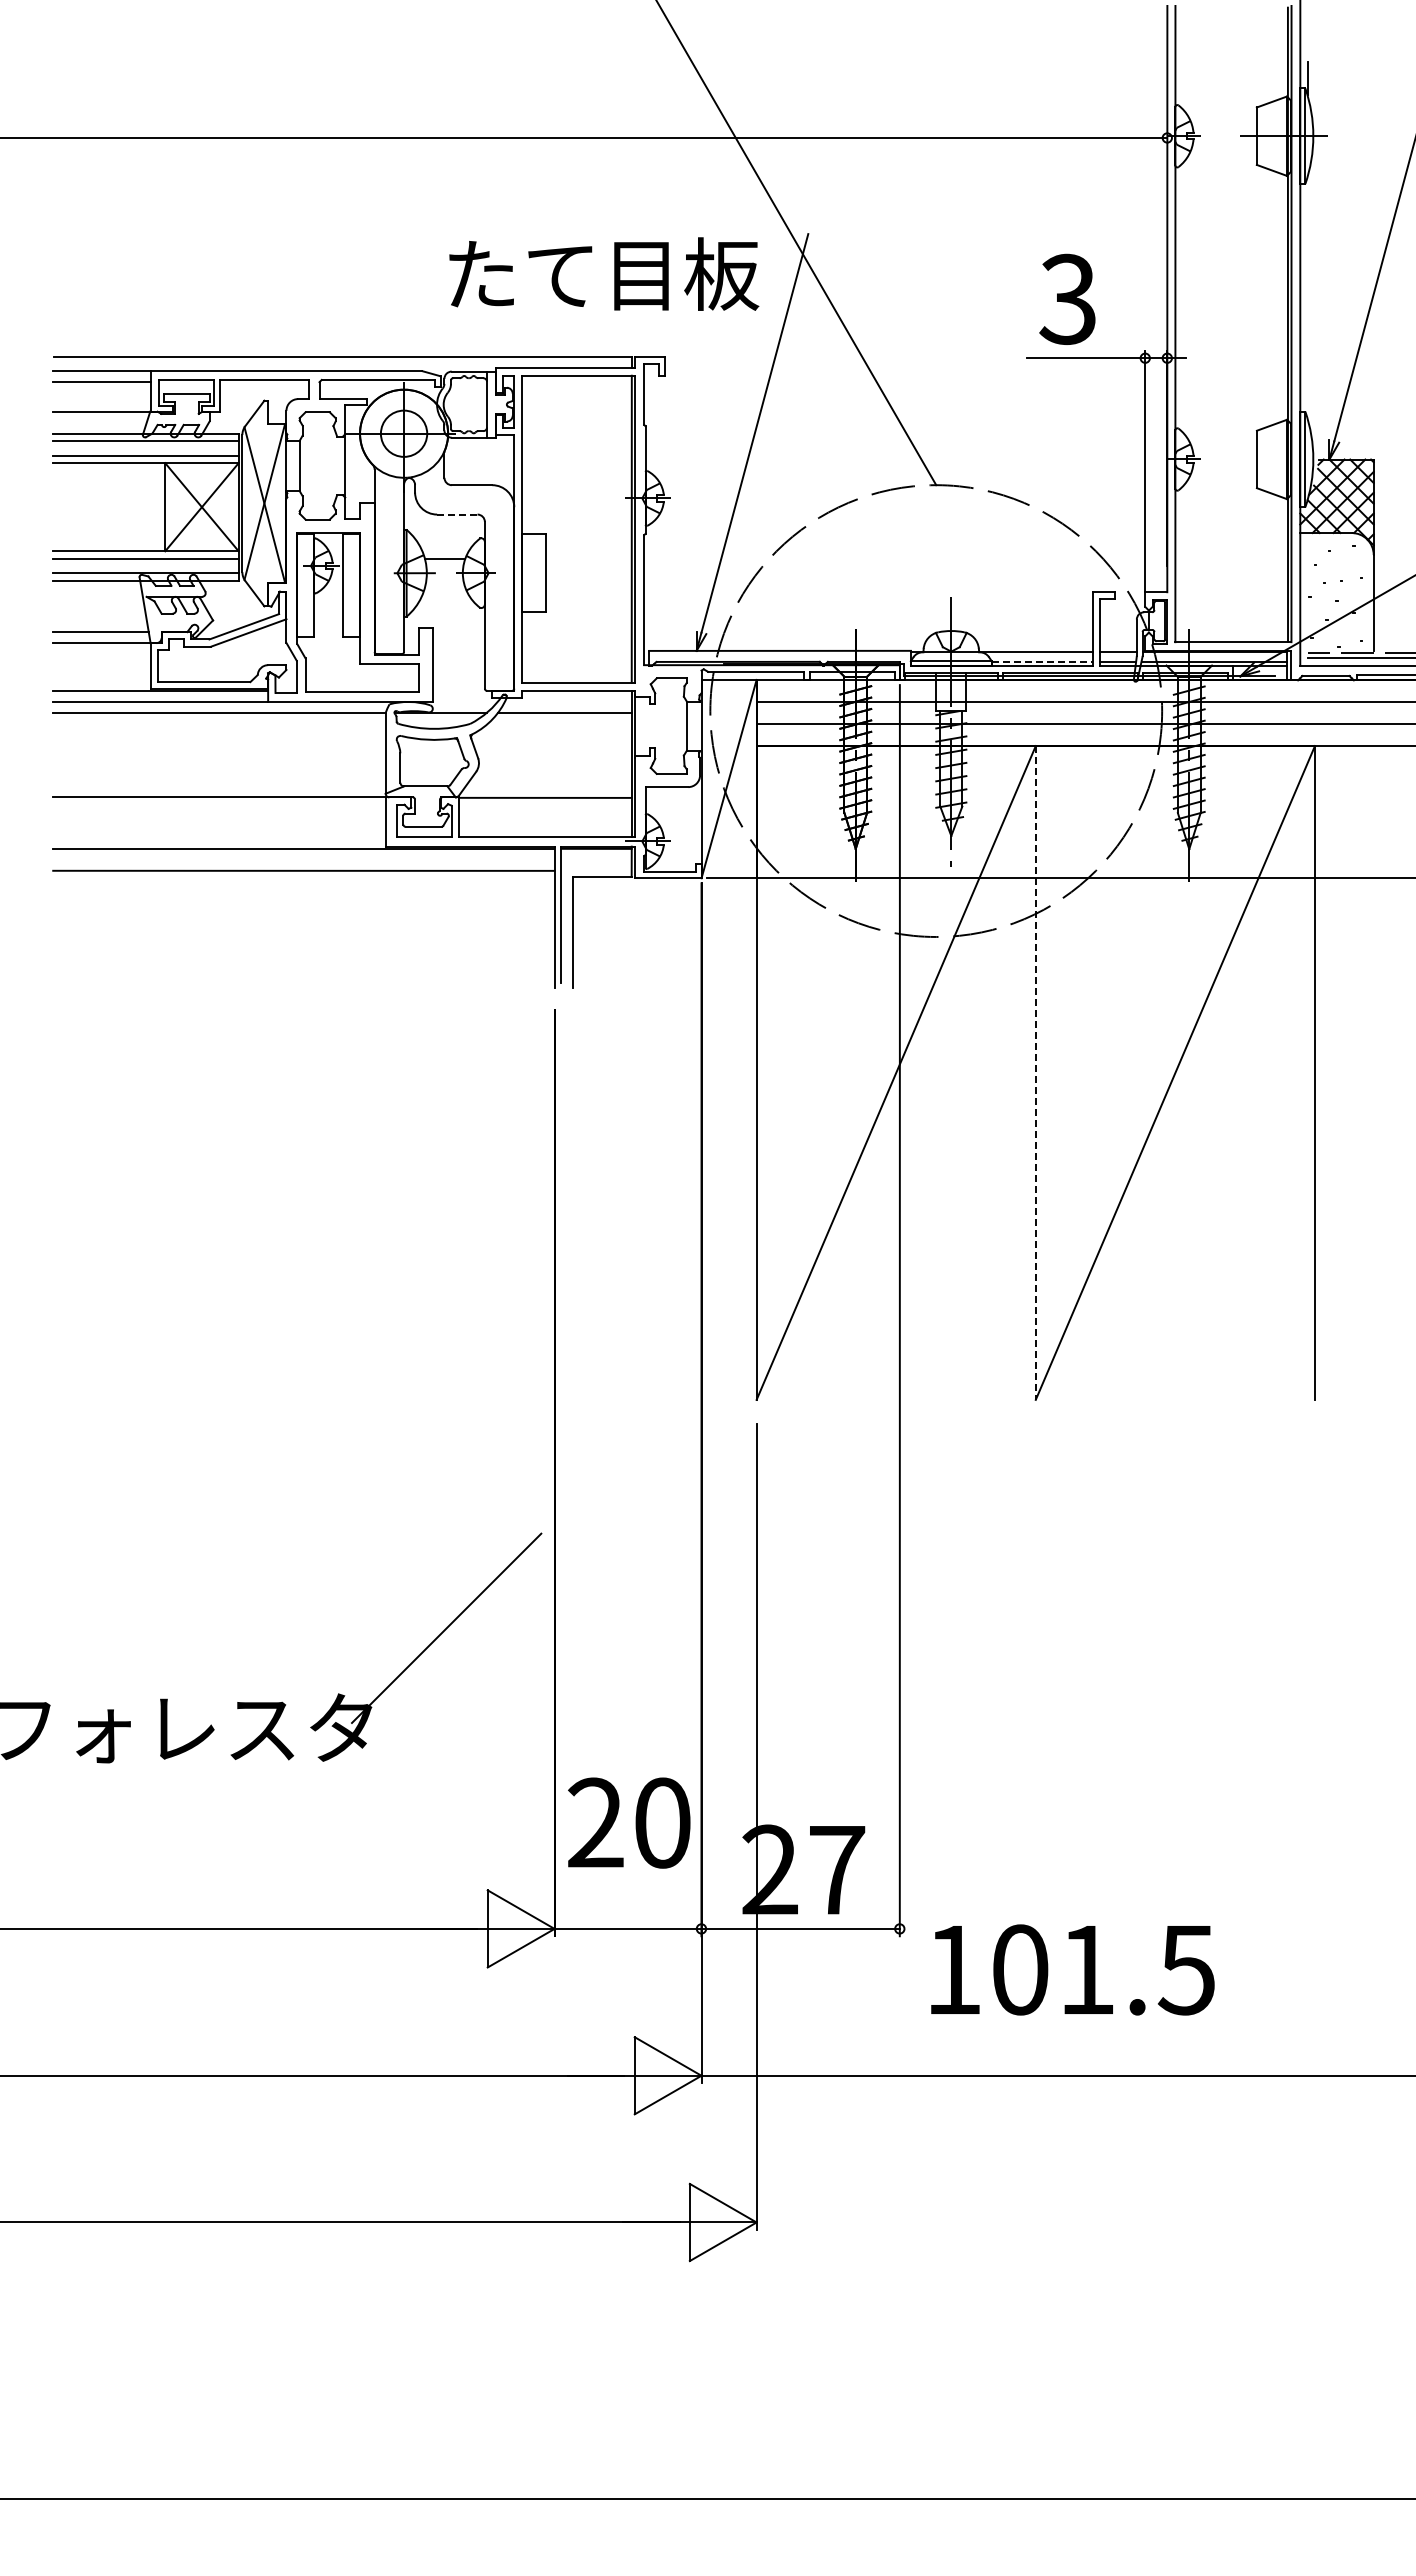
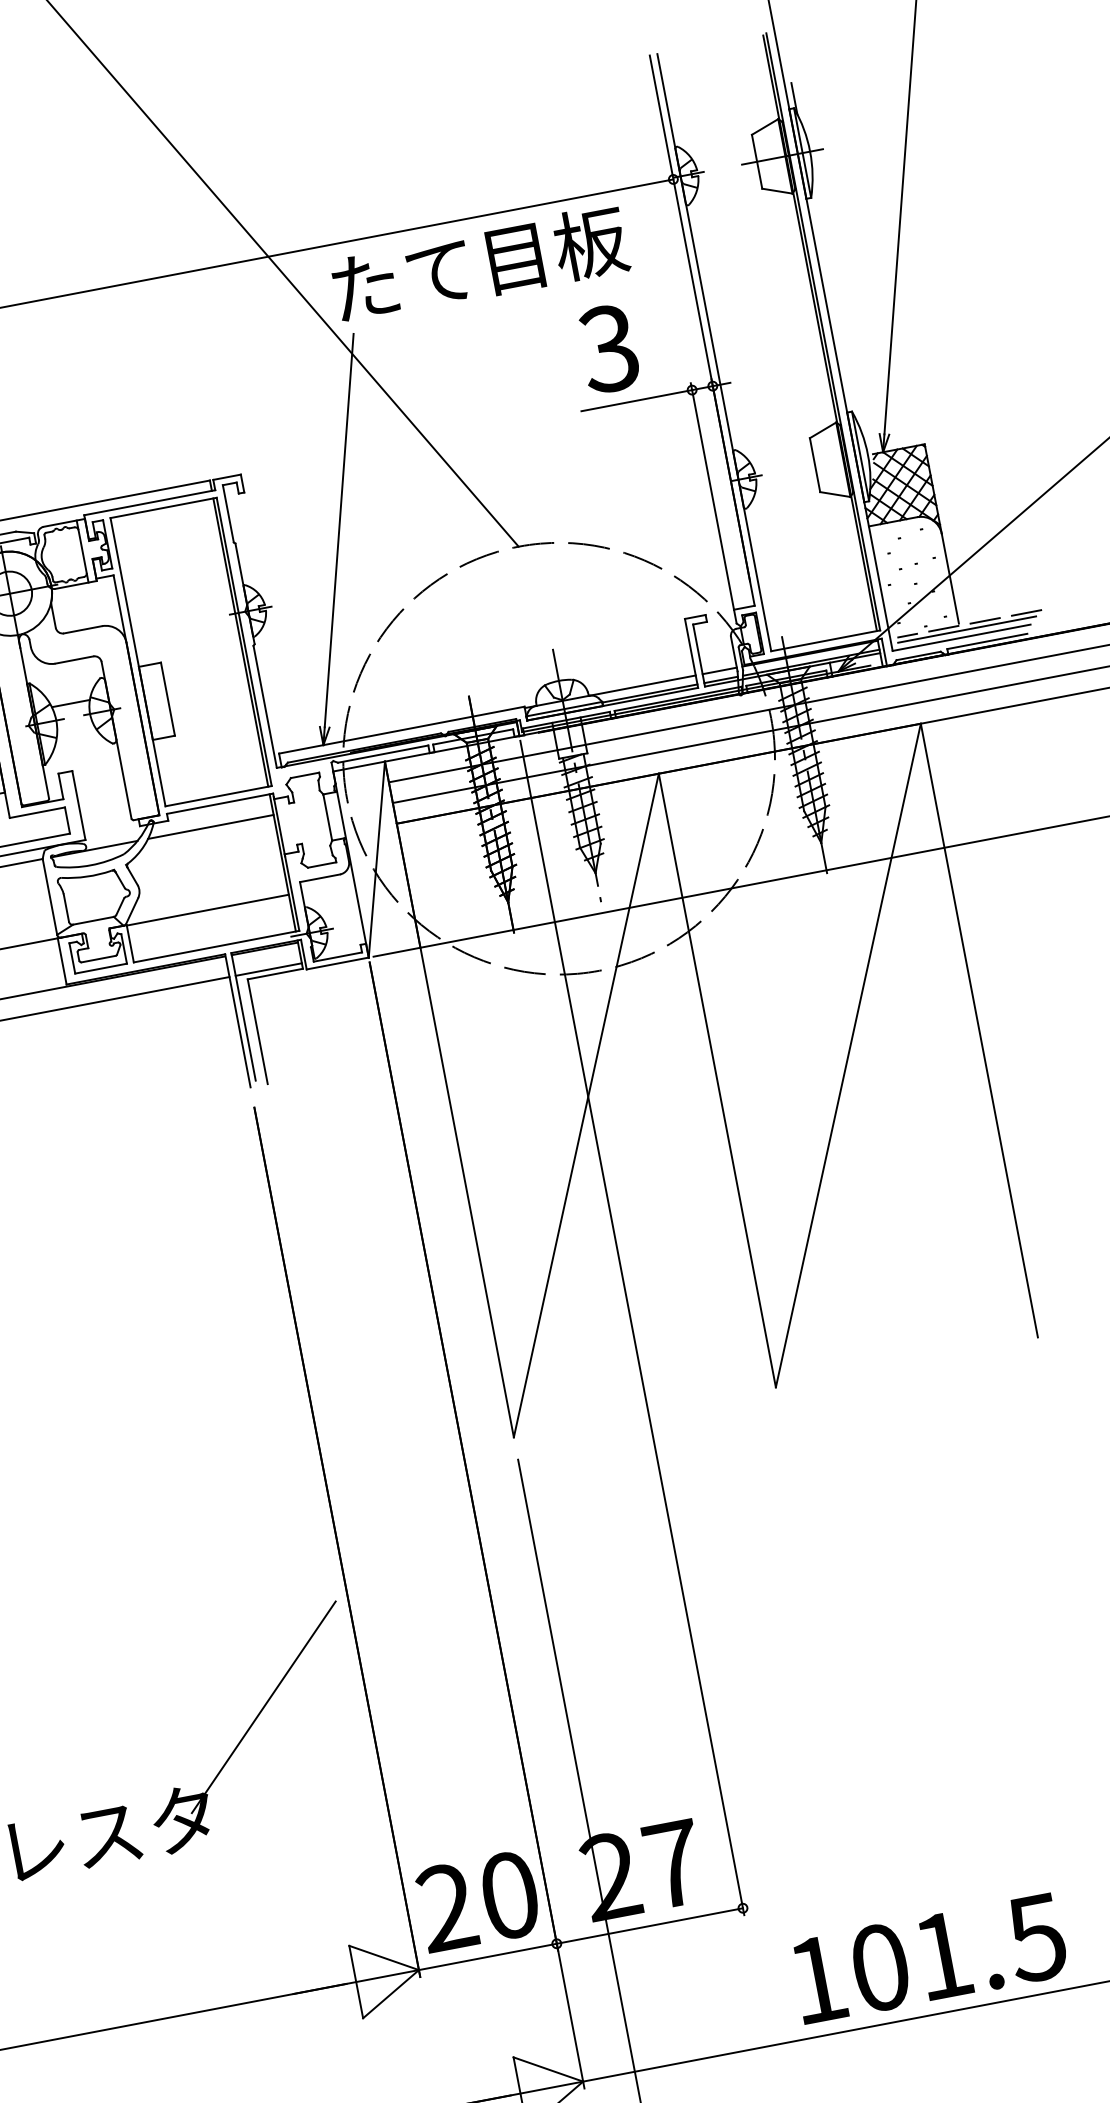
text: (604, 273) -> (480, 263), moved
line: (457, 514) -> (74, 659), dashed -> solid
line: (1042, 661) -> (649, 693), dashed -> solid
line: (596, 870) -> (268, 969), added
line: (1035, 1072) -> (716, 1080), dashed -> solid
text: (629, 1822) -> (478, 1900), moved
text: (1072, 1969) -> (929, 1957), moved

